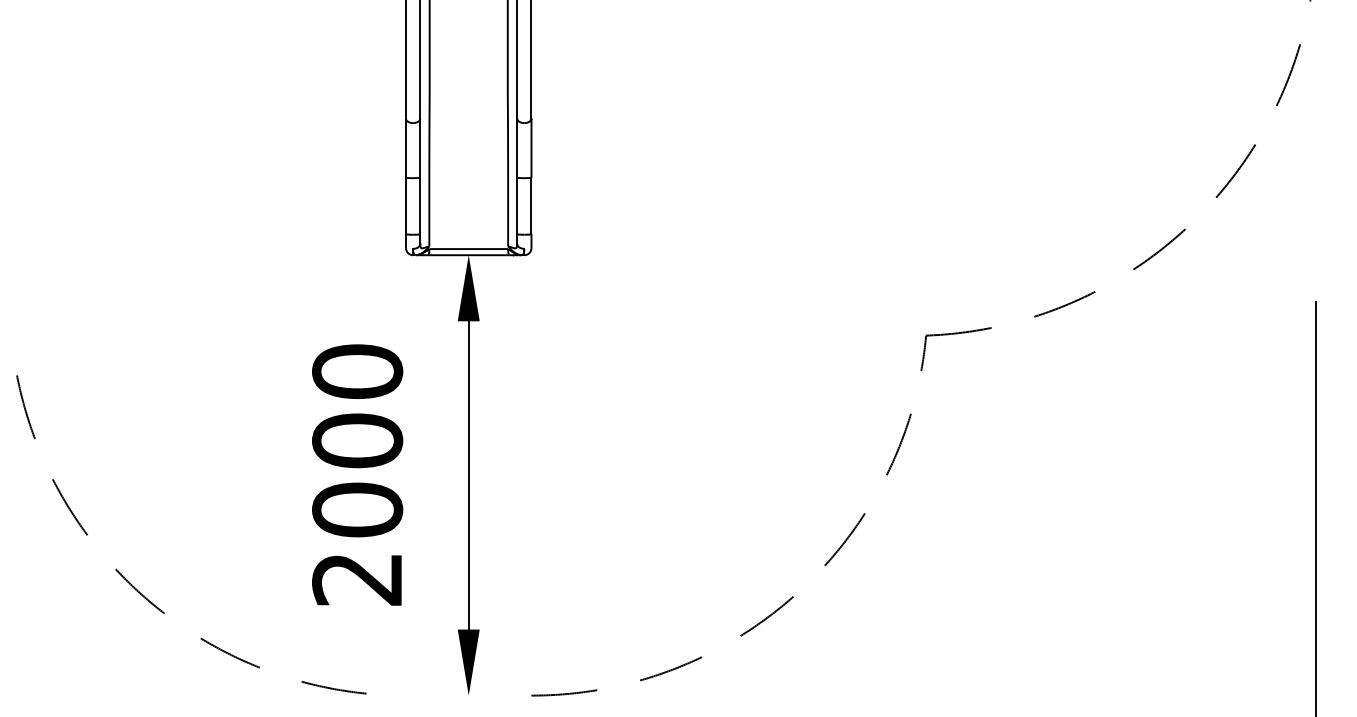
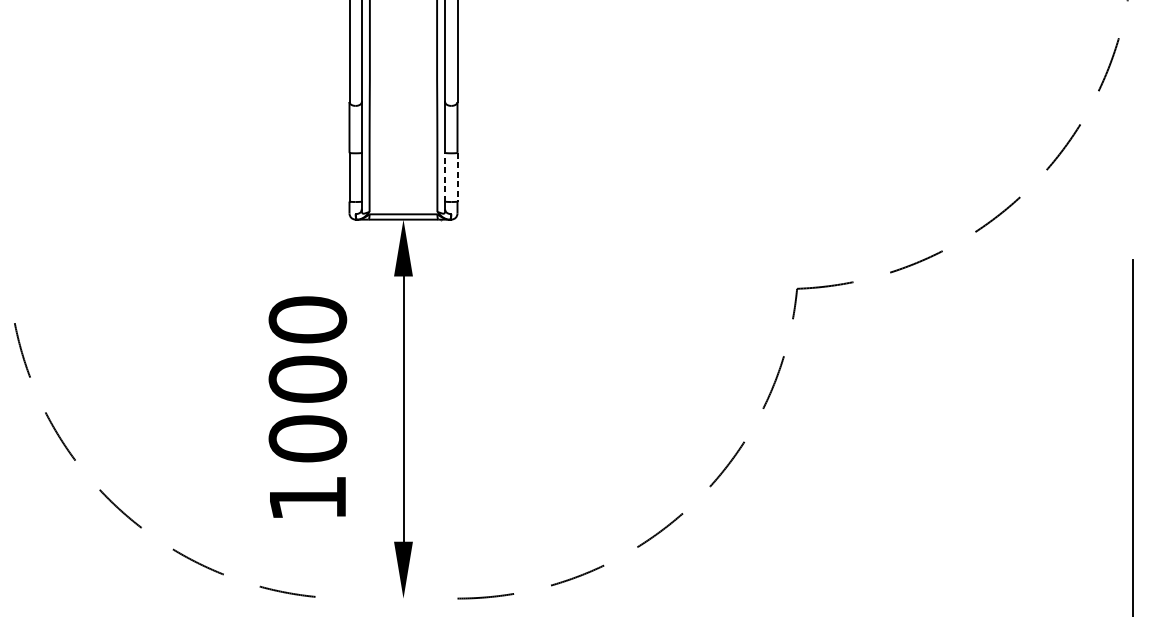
line: (517, 205) -> (445, 176), solid -> dashed
line: (531, 206) -> (457, 177), solid -> dashed
text: (356, 579) -> (306, 498), 2000 -> 1000

